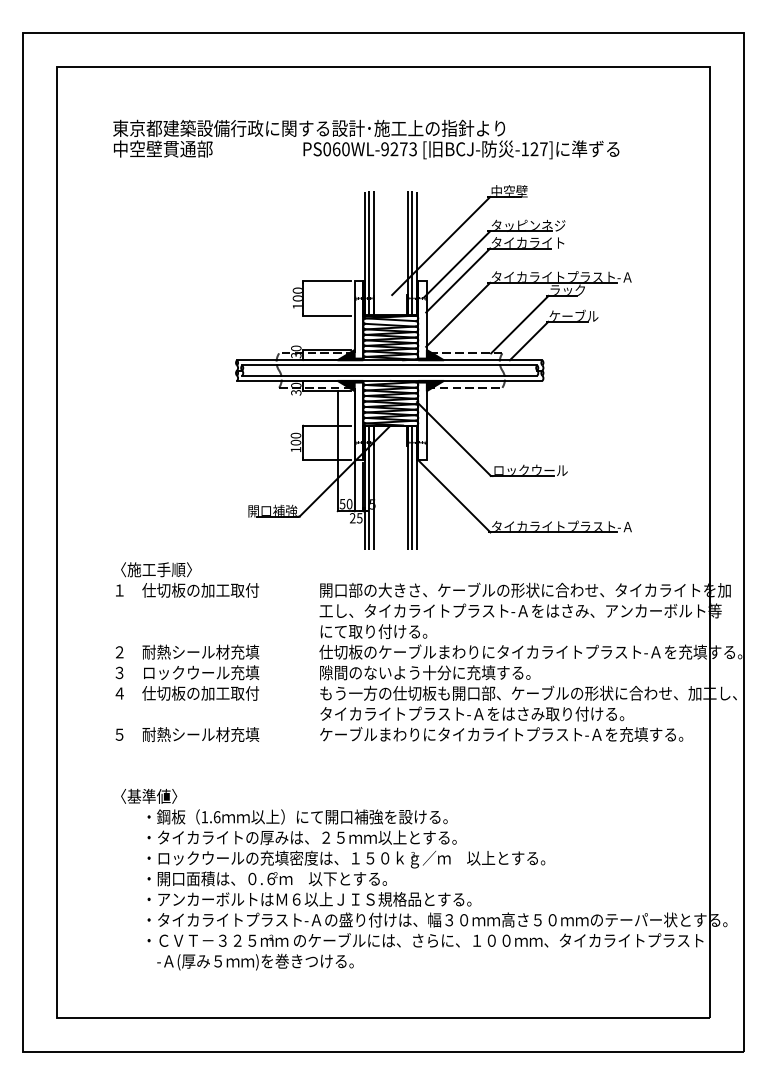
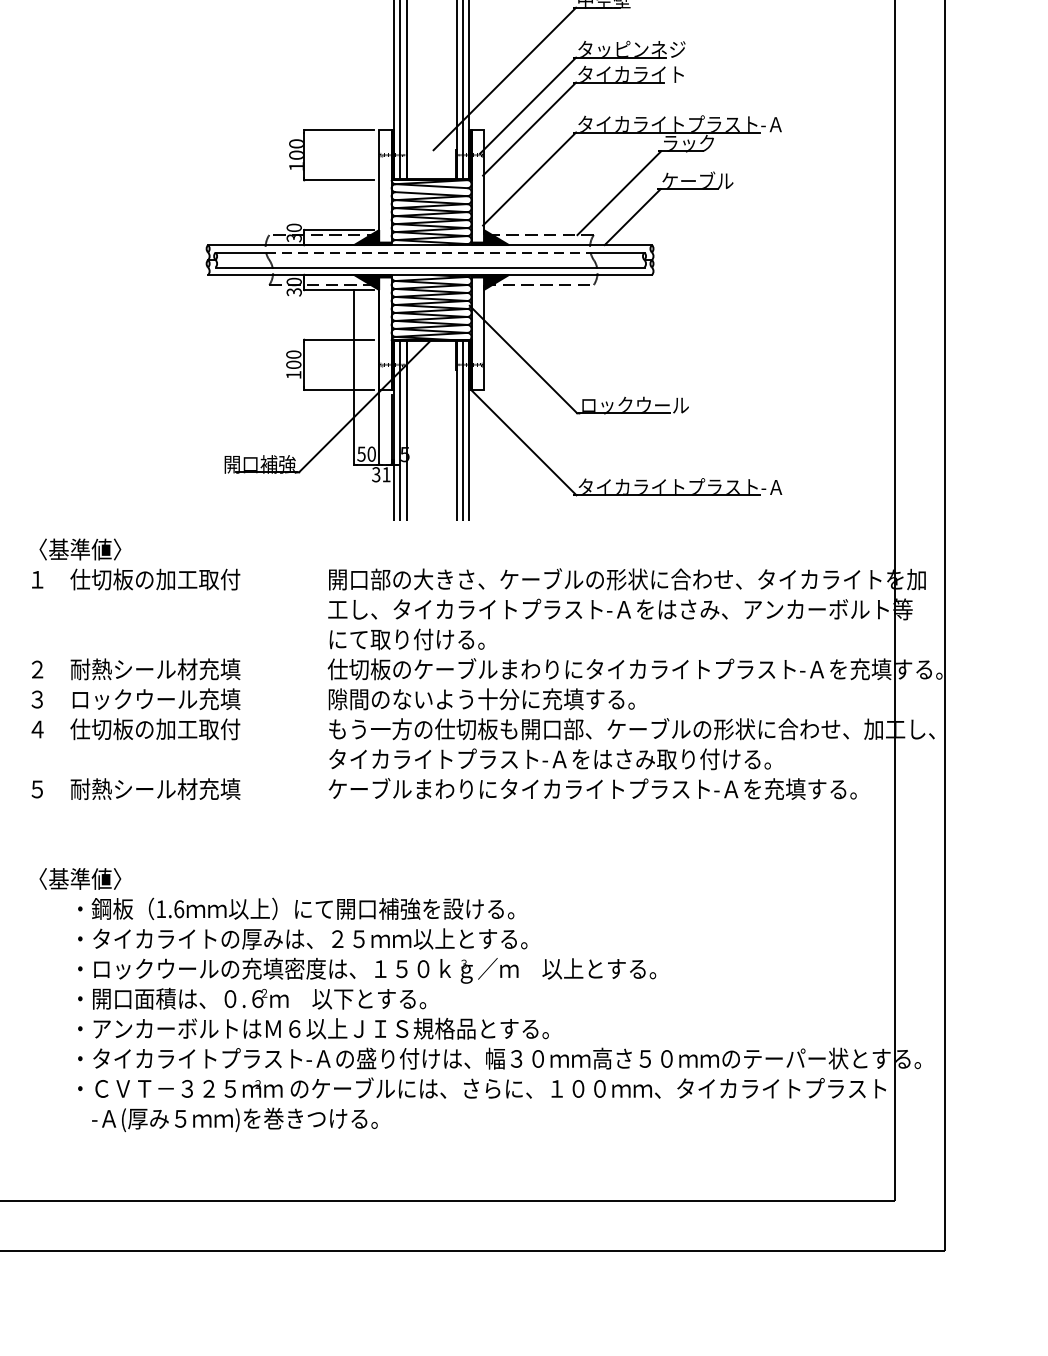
line: (388, 365) -> (428, 252), solid -> dashed
text: (356, 518) -> (381, 475), 25 -> 31
text: (159, 569) -> (95, 549), 〈施工手順〉 -> 〈基準値〉

